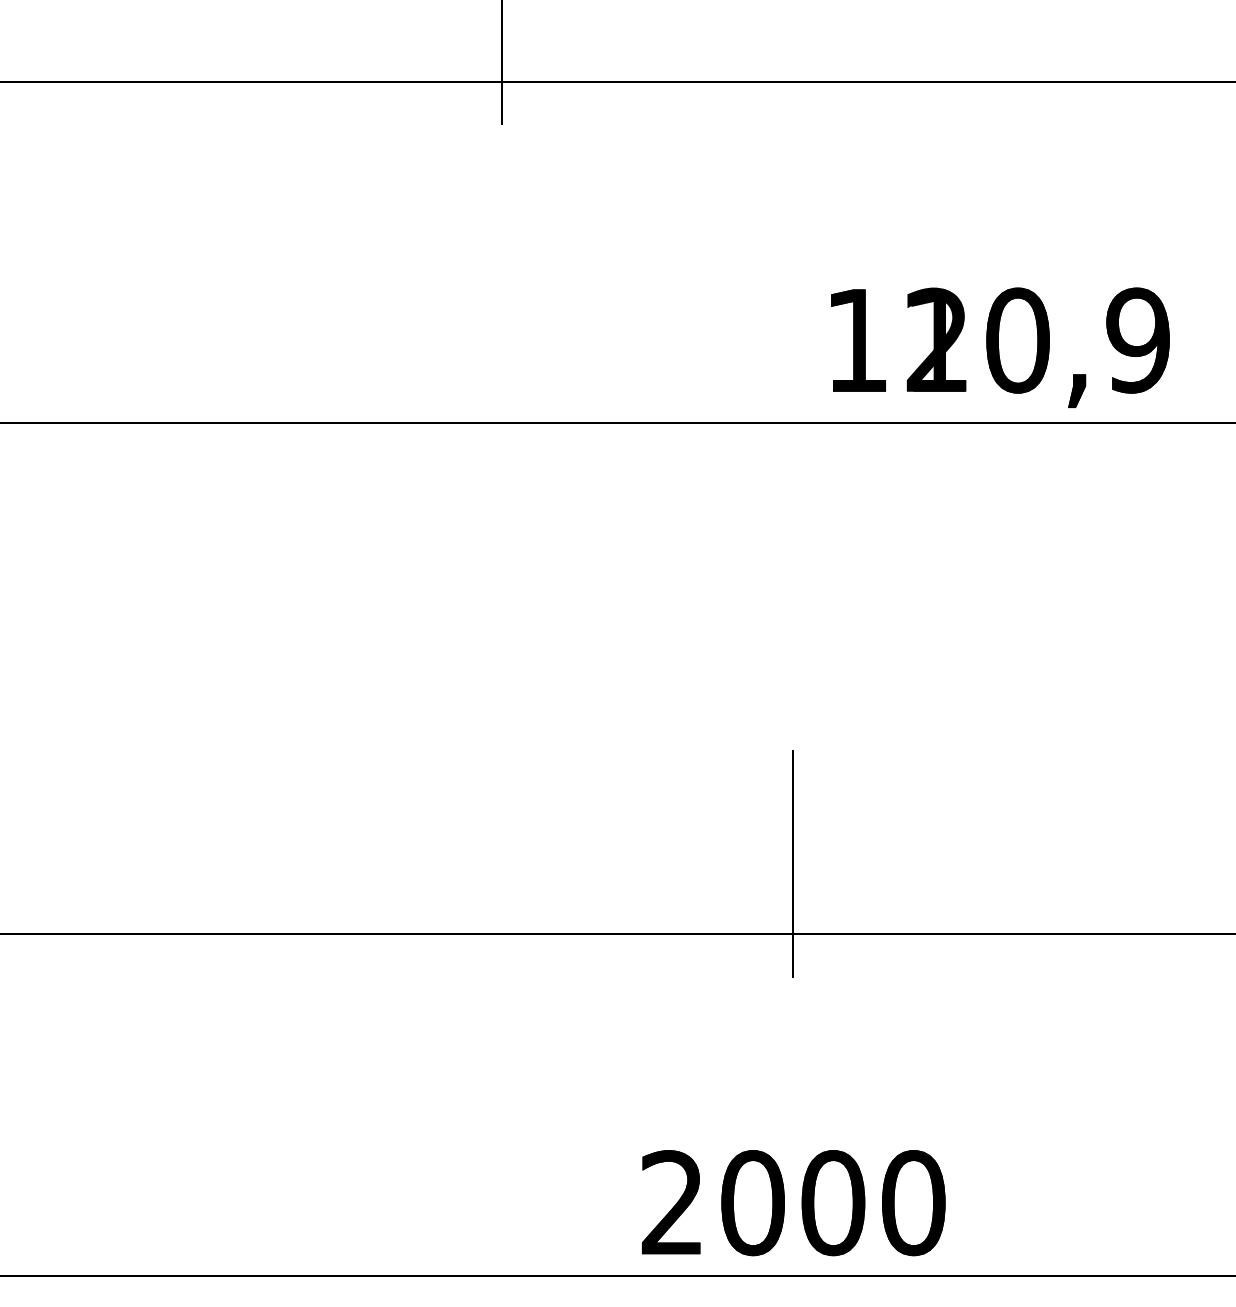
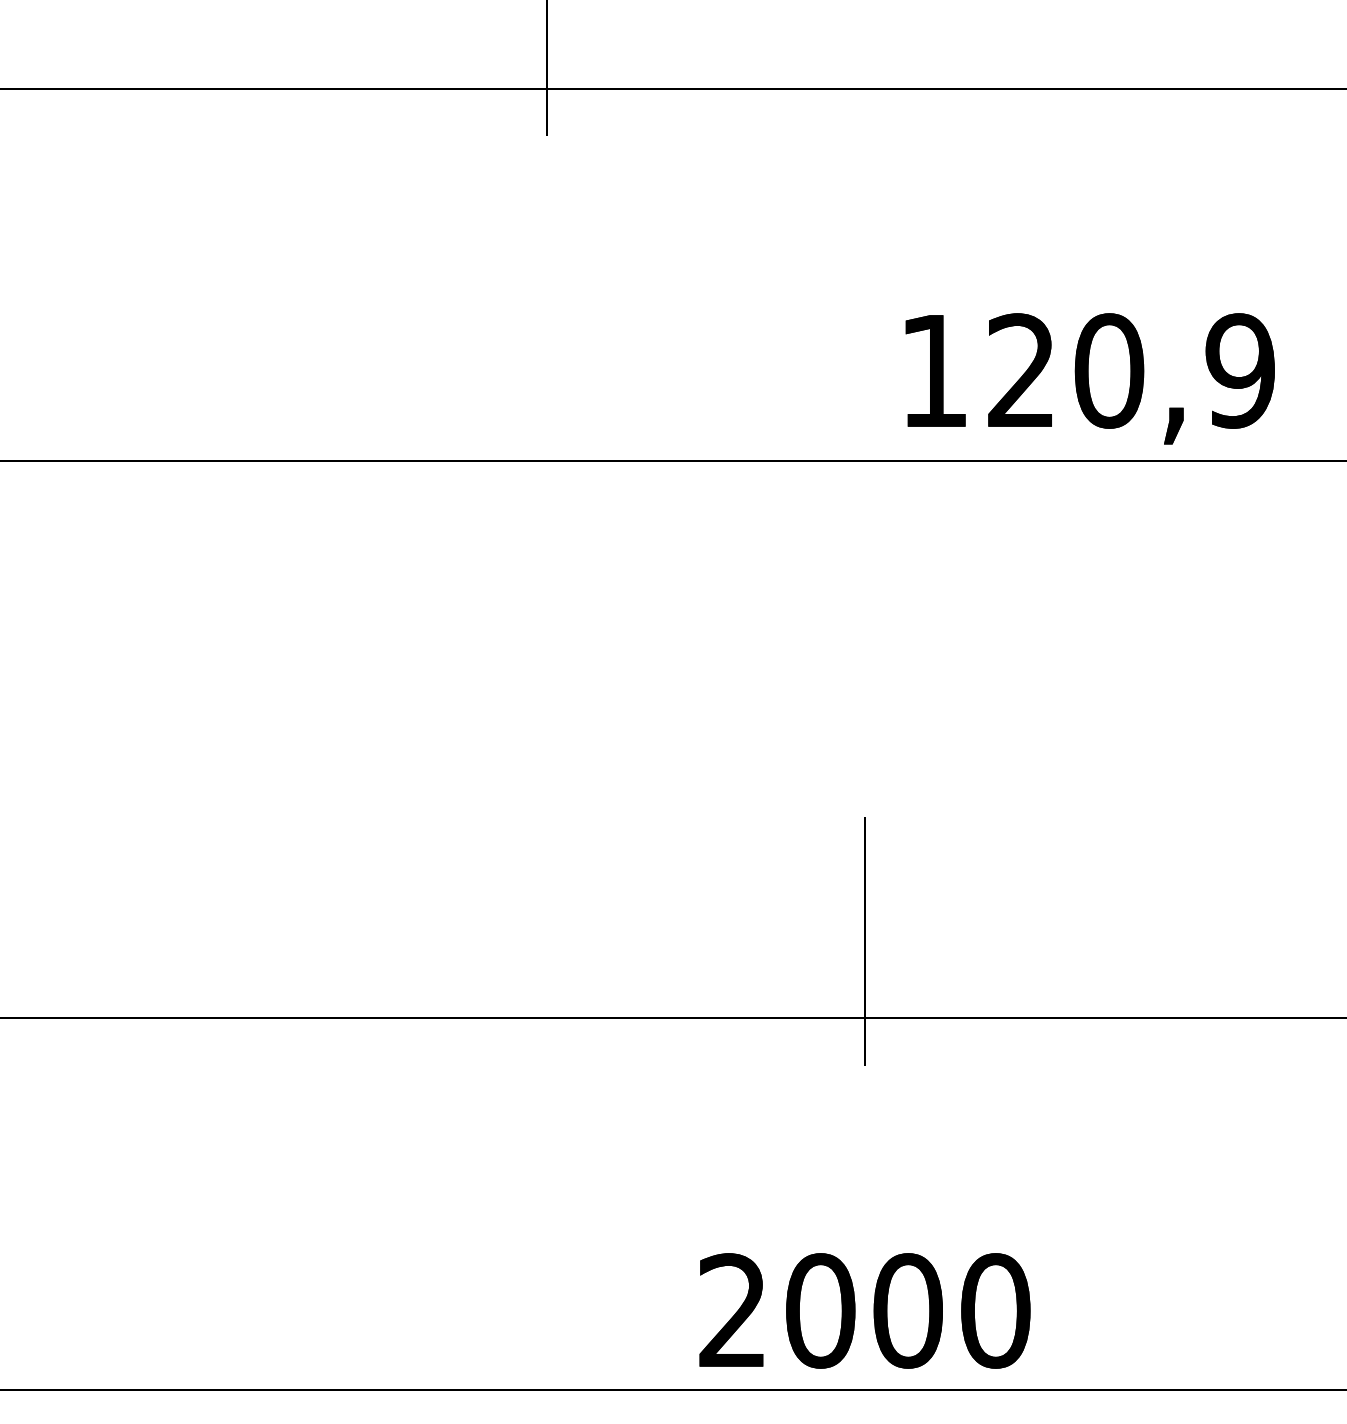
text: (936, 339) -> (1020, 369), 110,9 -> 120,9

